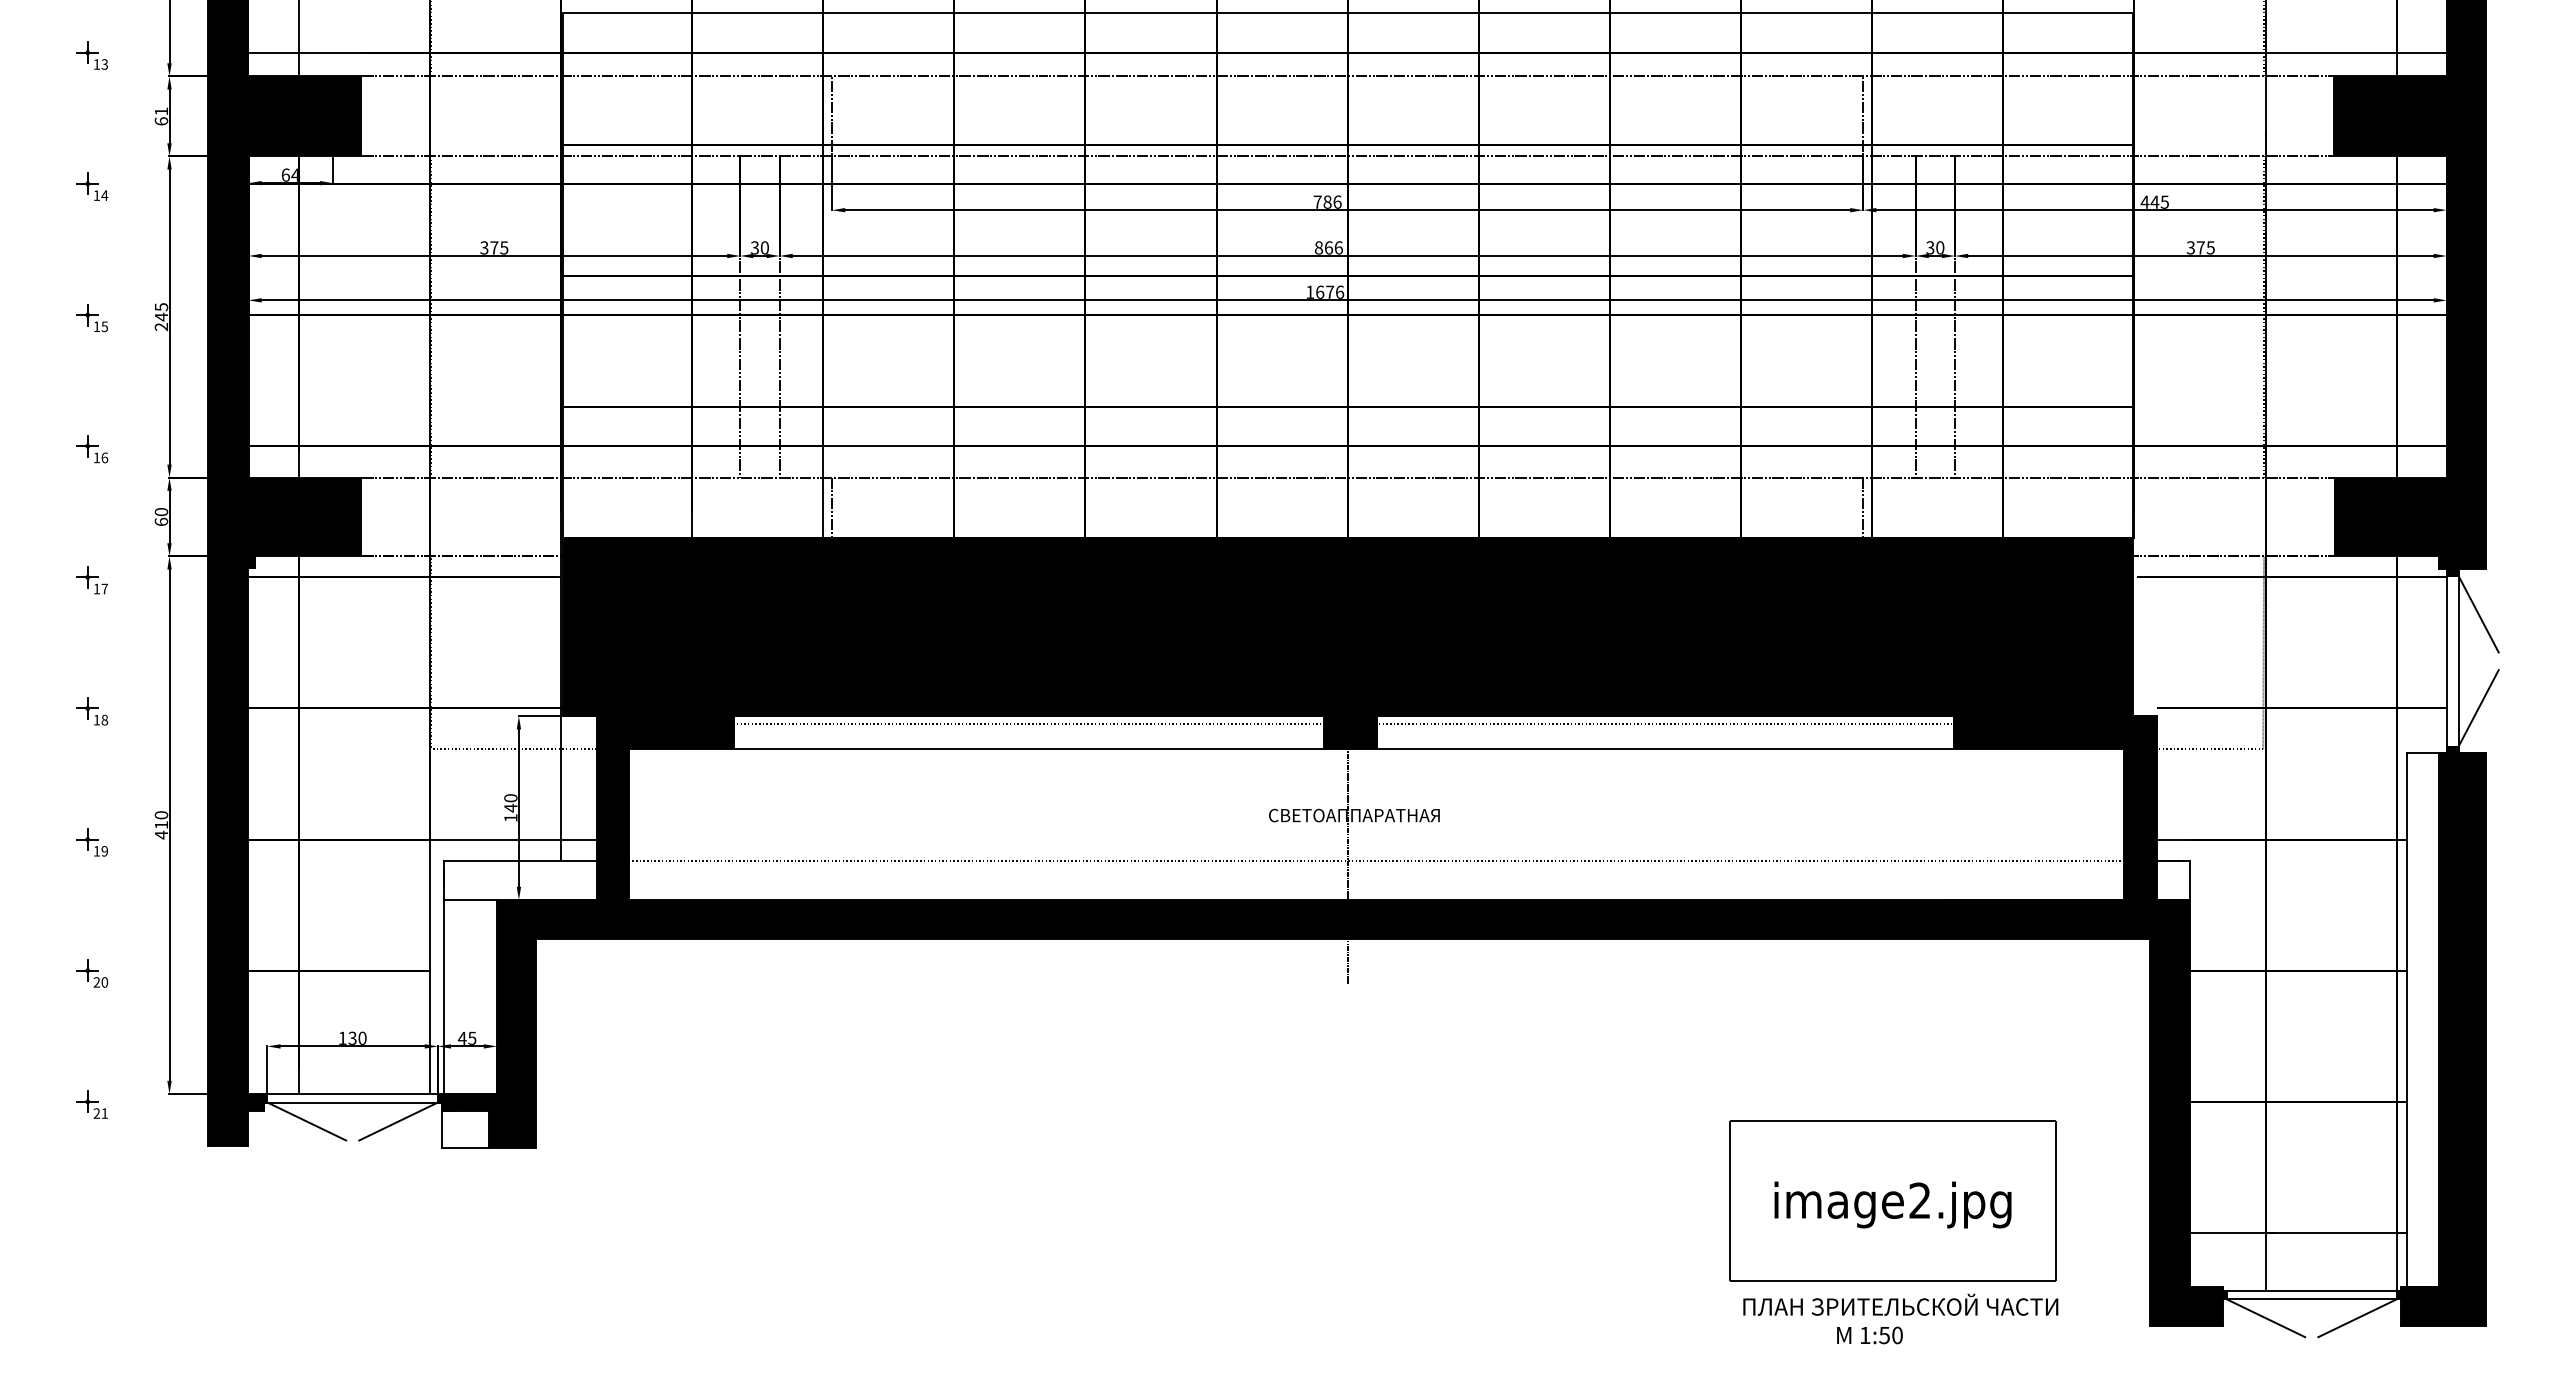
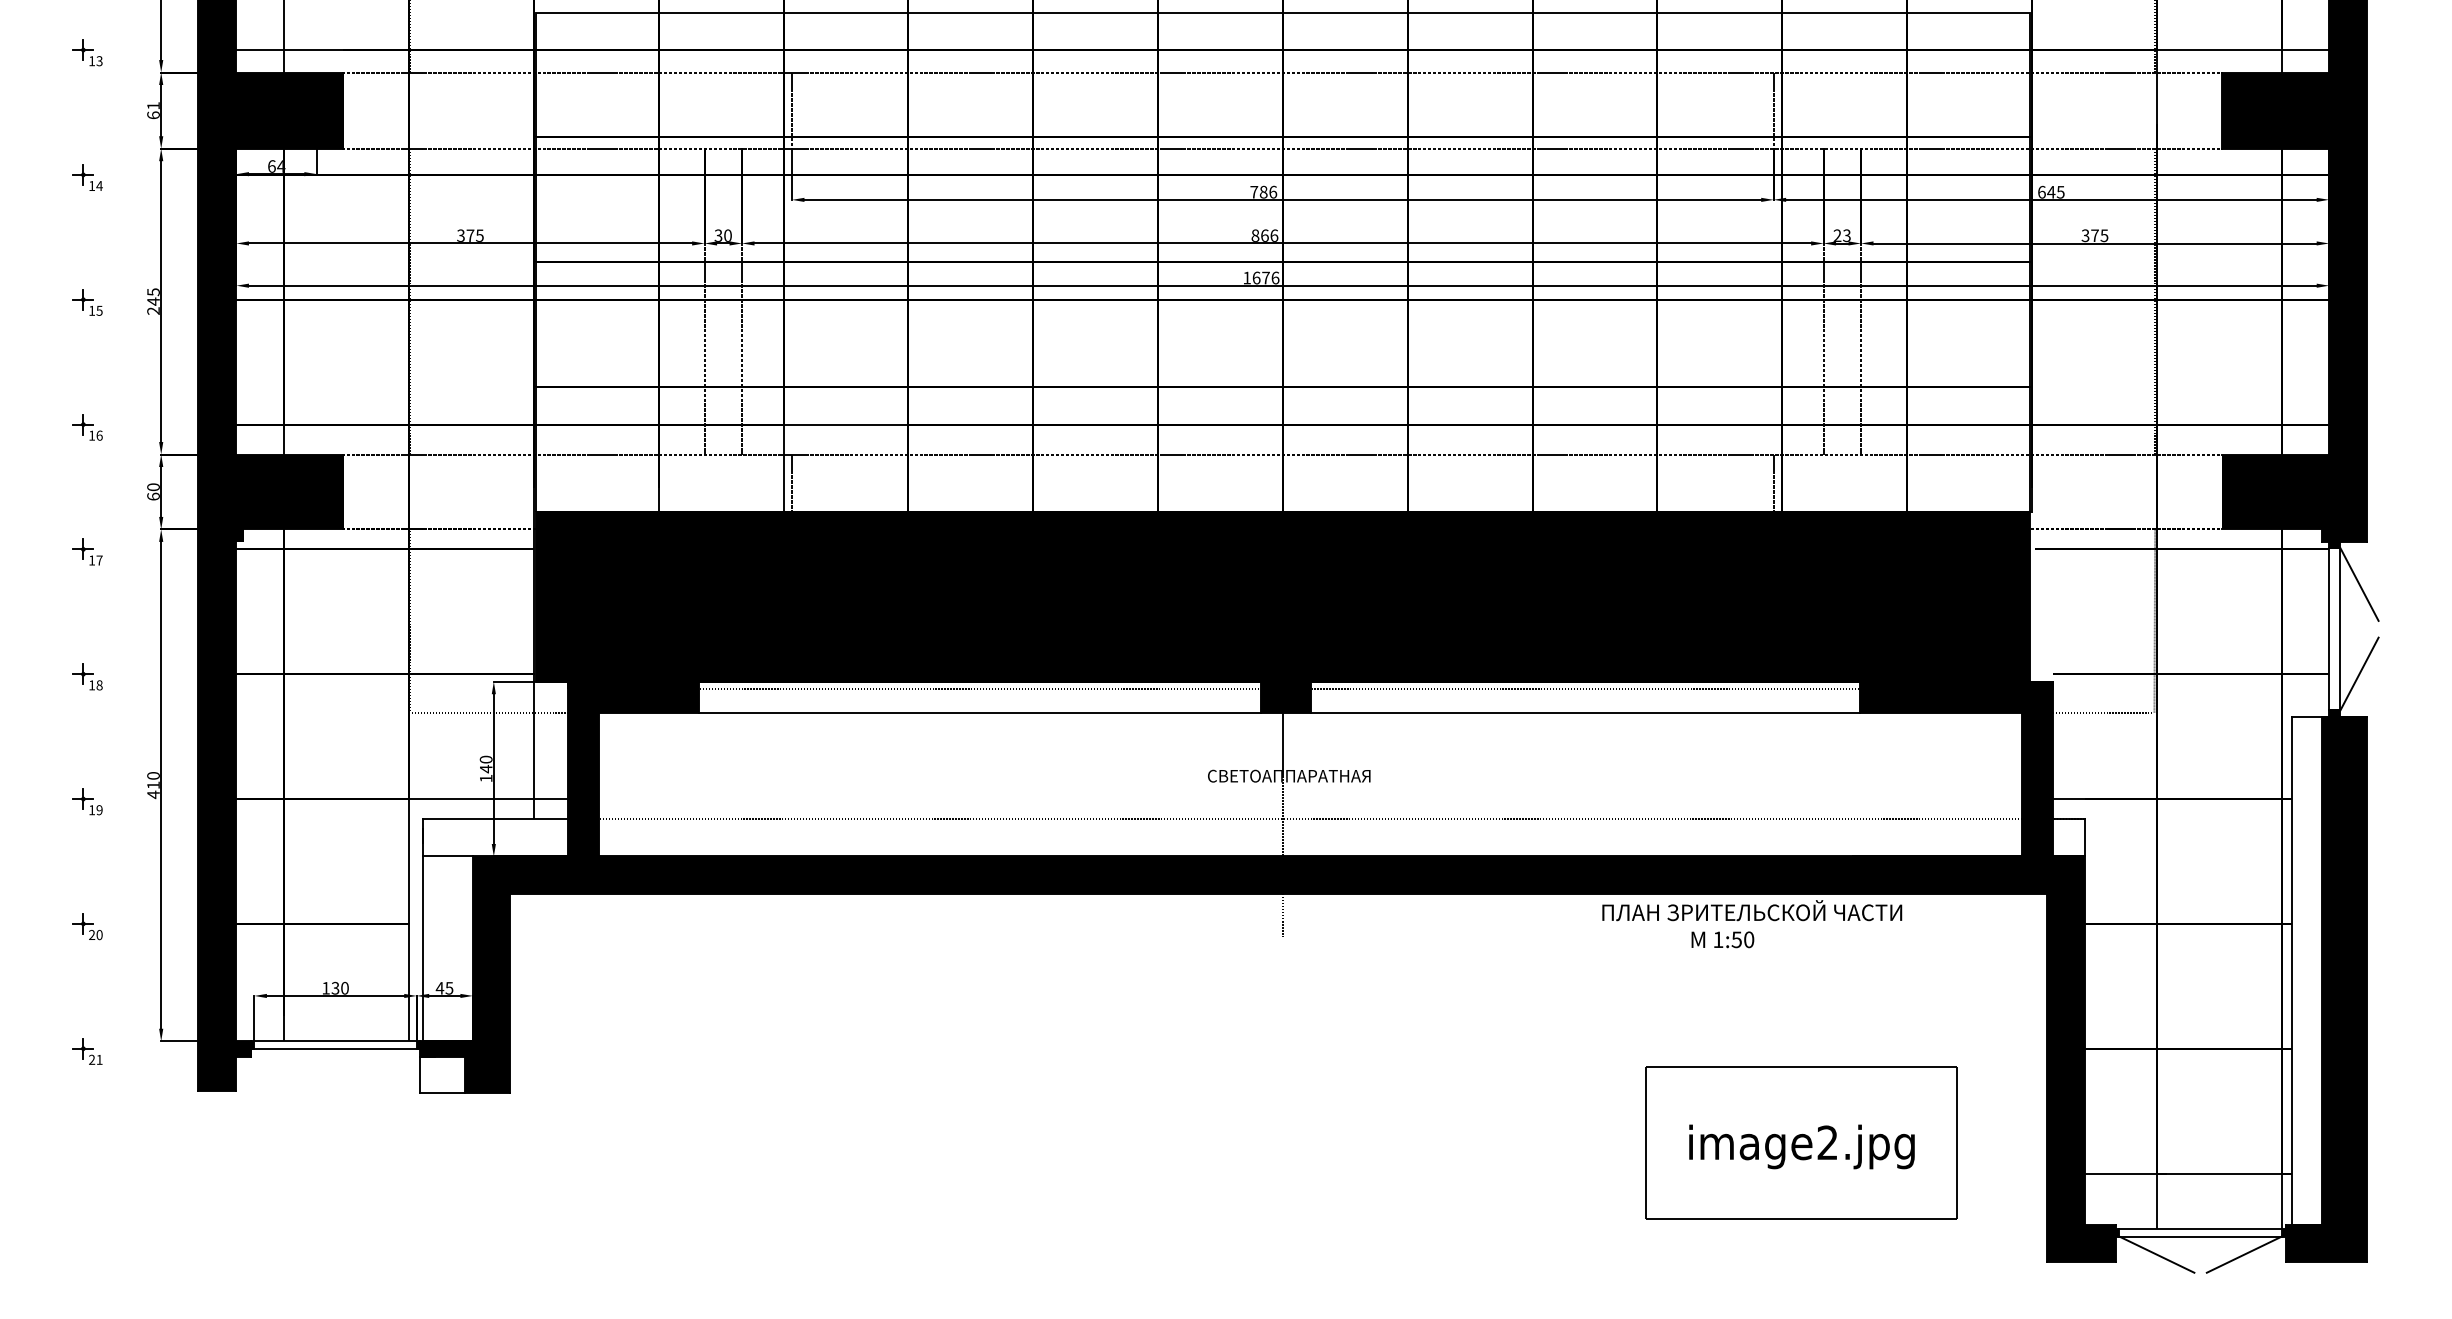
text: (2144, 201) -> (2041, 191), 445 -> 645
text: (1935, 247) -> (1842, 235), 30 -> 23
line: (306, 1121) -> (291, 1067), removed
line: (398, 1121) -> (379, 1067), removed
text: (1900, 1318) -> (1751, 923), moved

